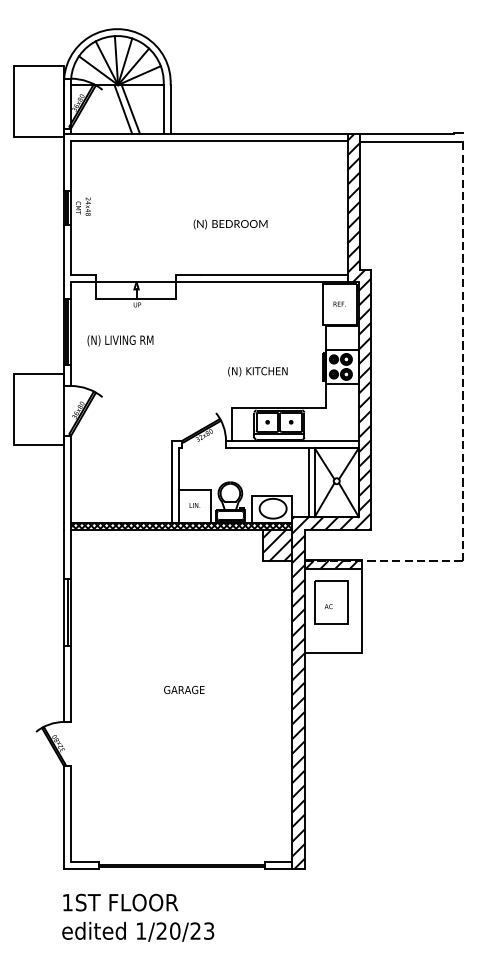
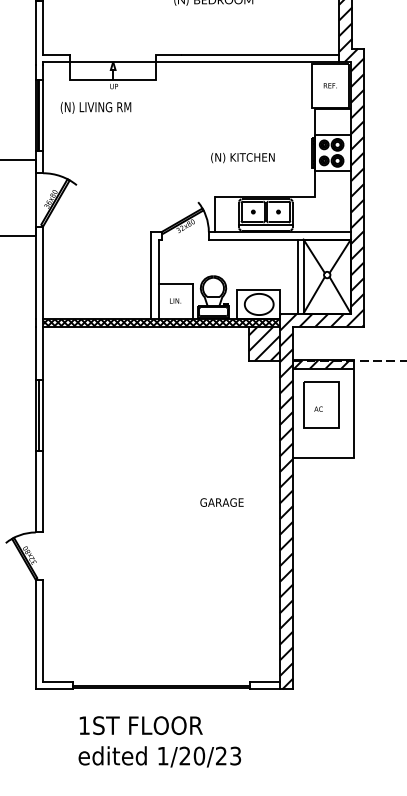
text: (120, 340) -> (96, 107), moved
text: (184, 690) -> (222, 503), moved
text: (138, 917) -> (160, 741), moved

